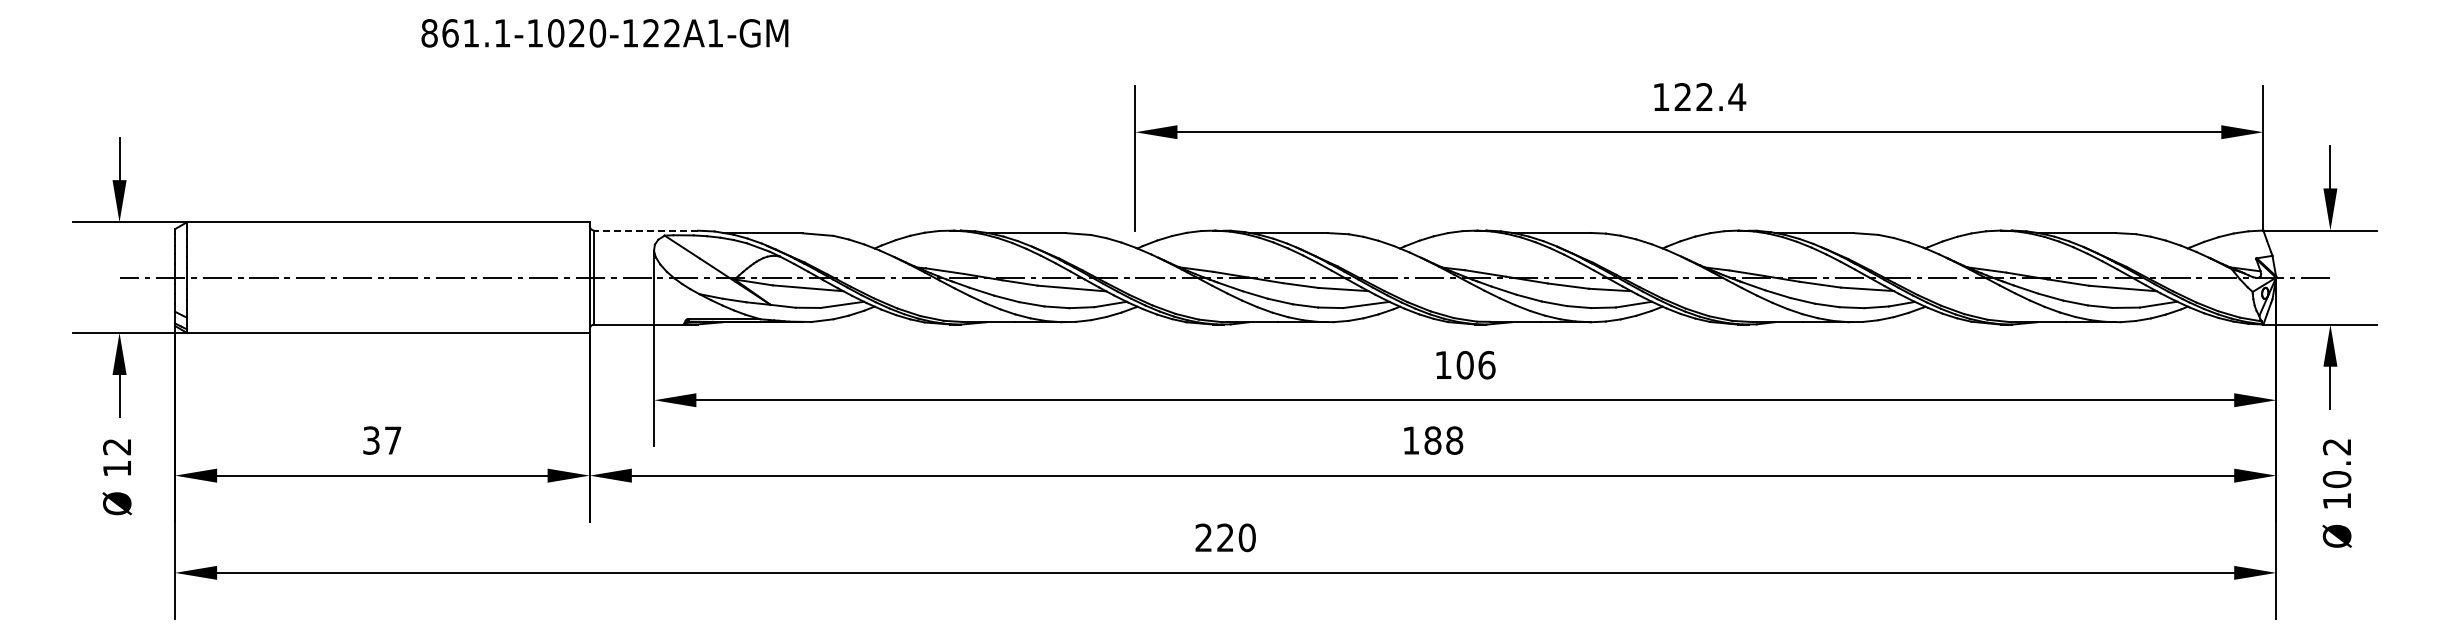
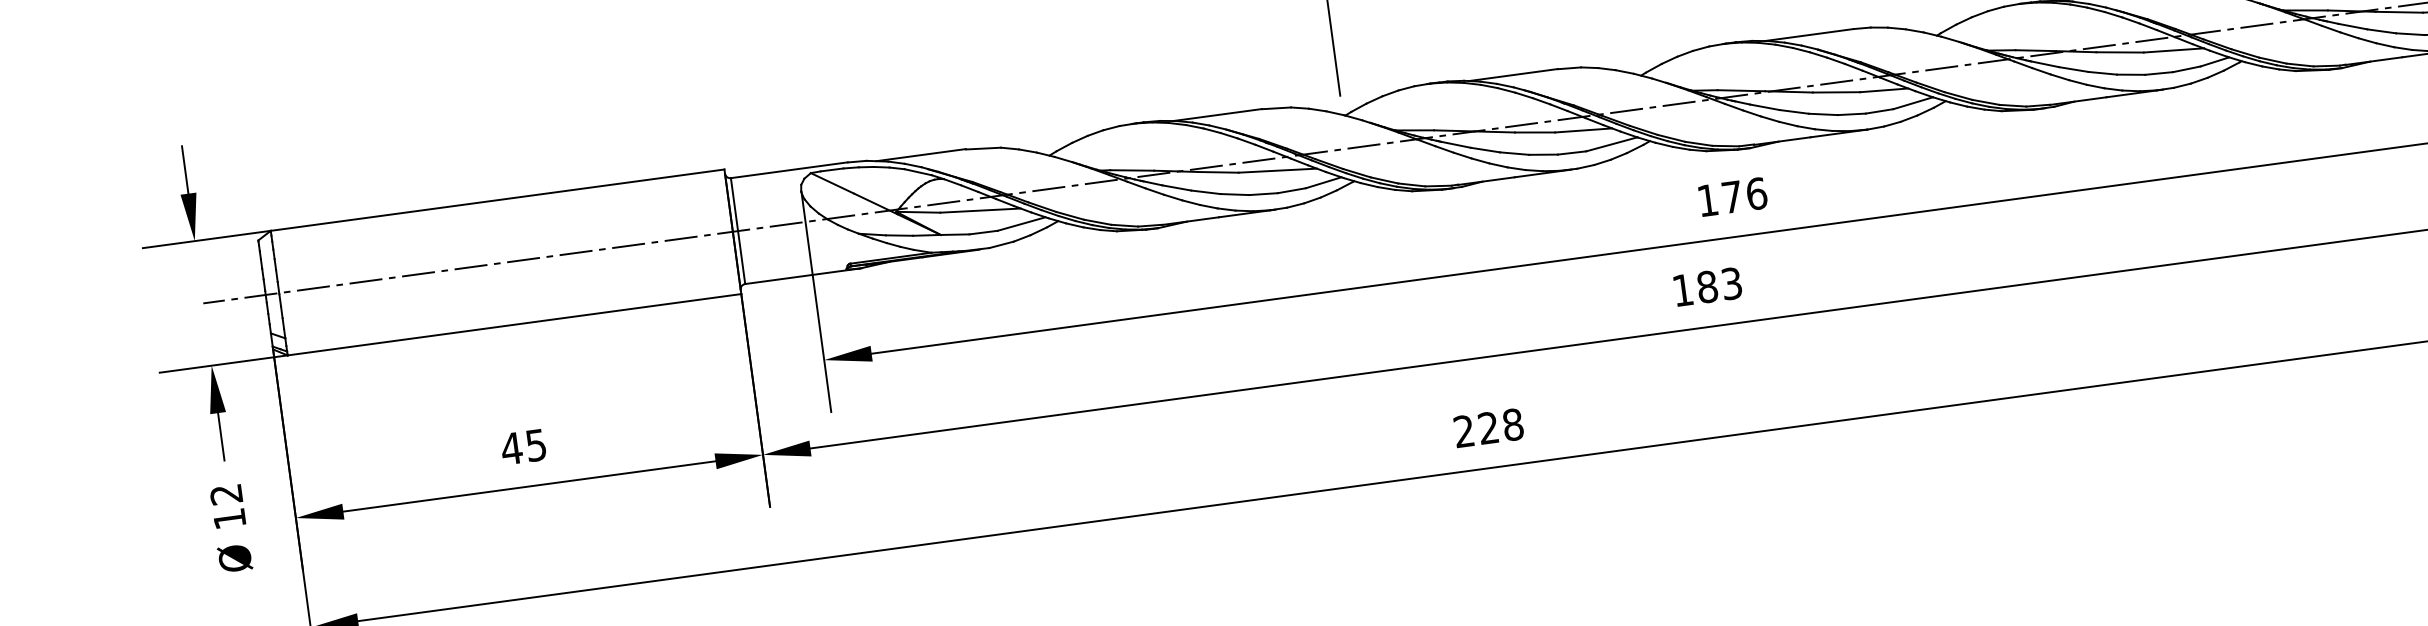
line: (646, 230) -> (789, 170), dashed -> solid
text: (1464, 365) -> (1731, 197), 106 -> 176
text: (381, 440) -> (523, 447), 37 -> 45
text: (1454, 440) -> (1731, 283), 188 -> 183
text: (1246, 537) -> (1512, 424), 220 -> 228

